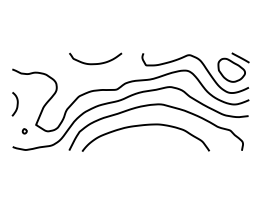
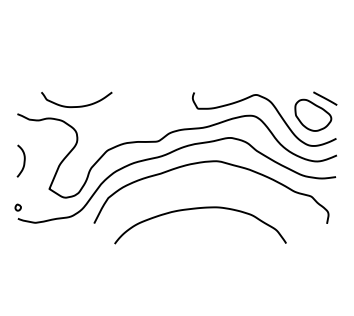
curve: (97, 63) -> (79, 105), moved
curve: (144, 126) -> (198, 209), moved
part: (24, 131) -> (17, 207), moved

